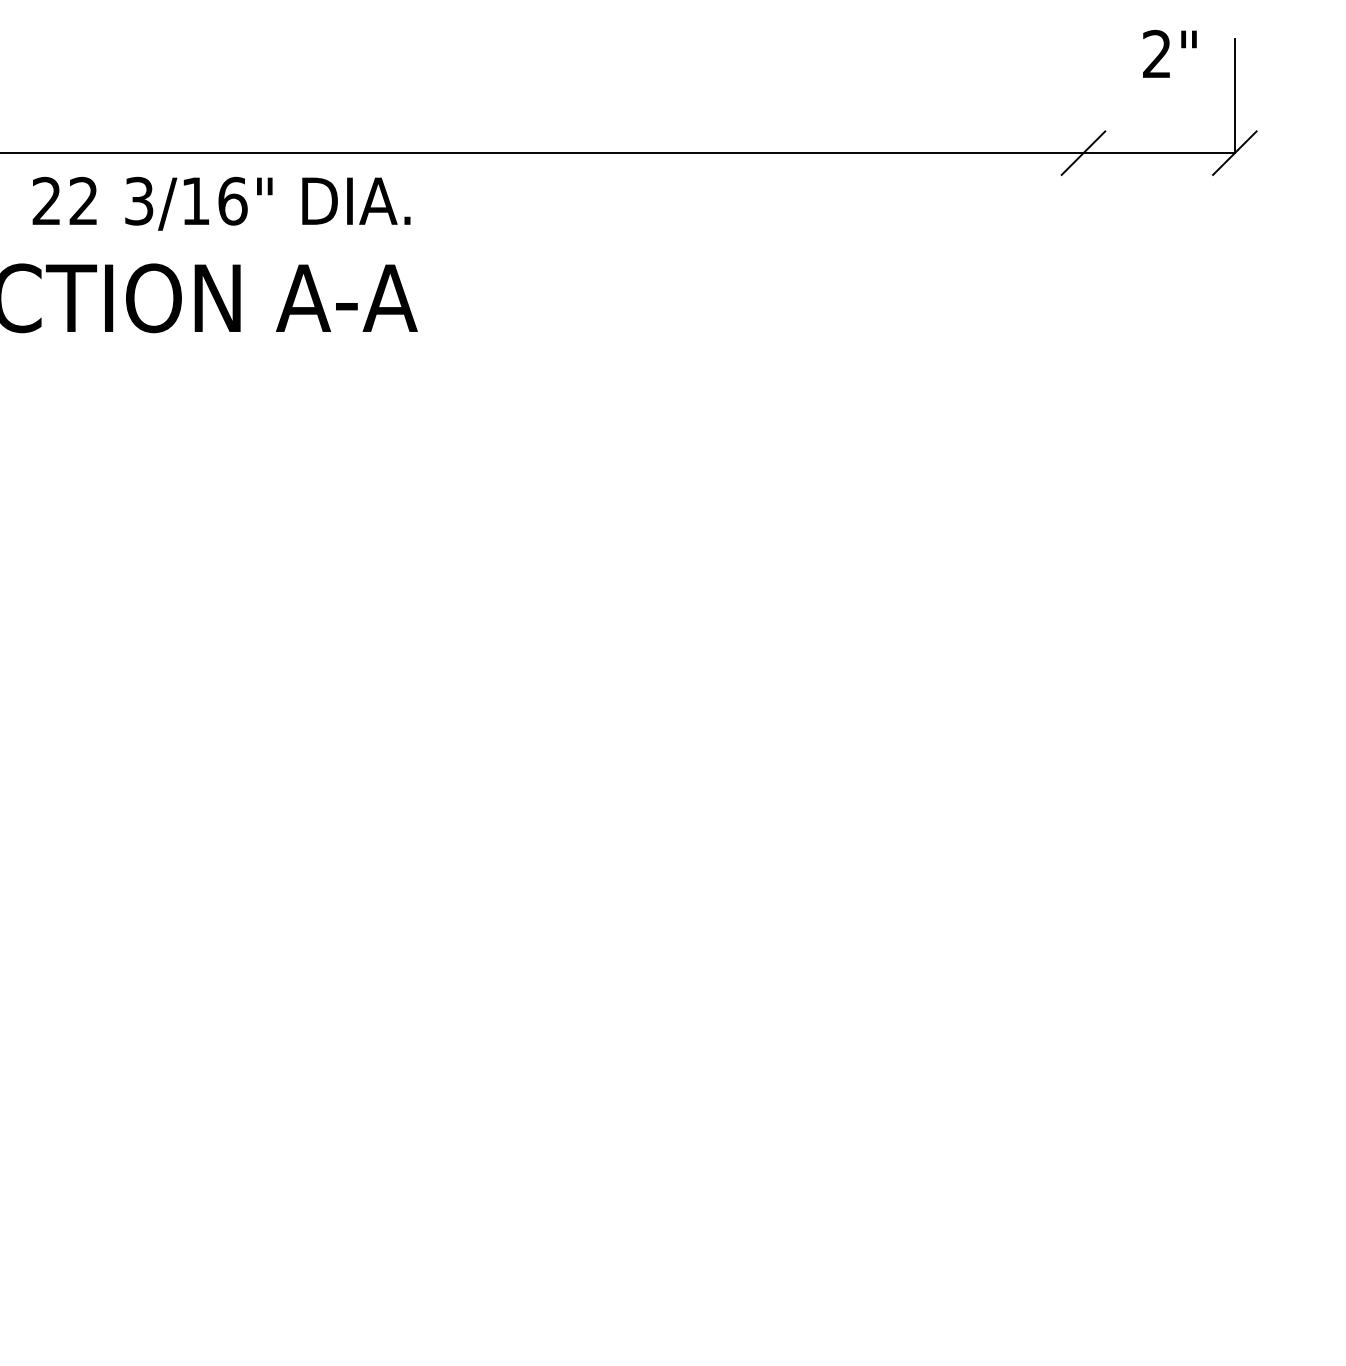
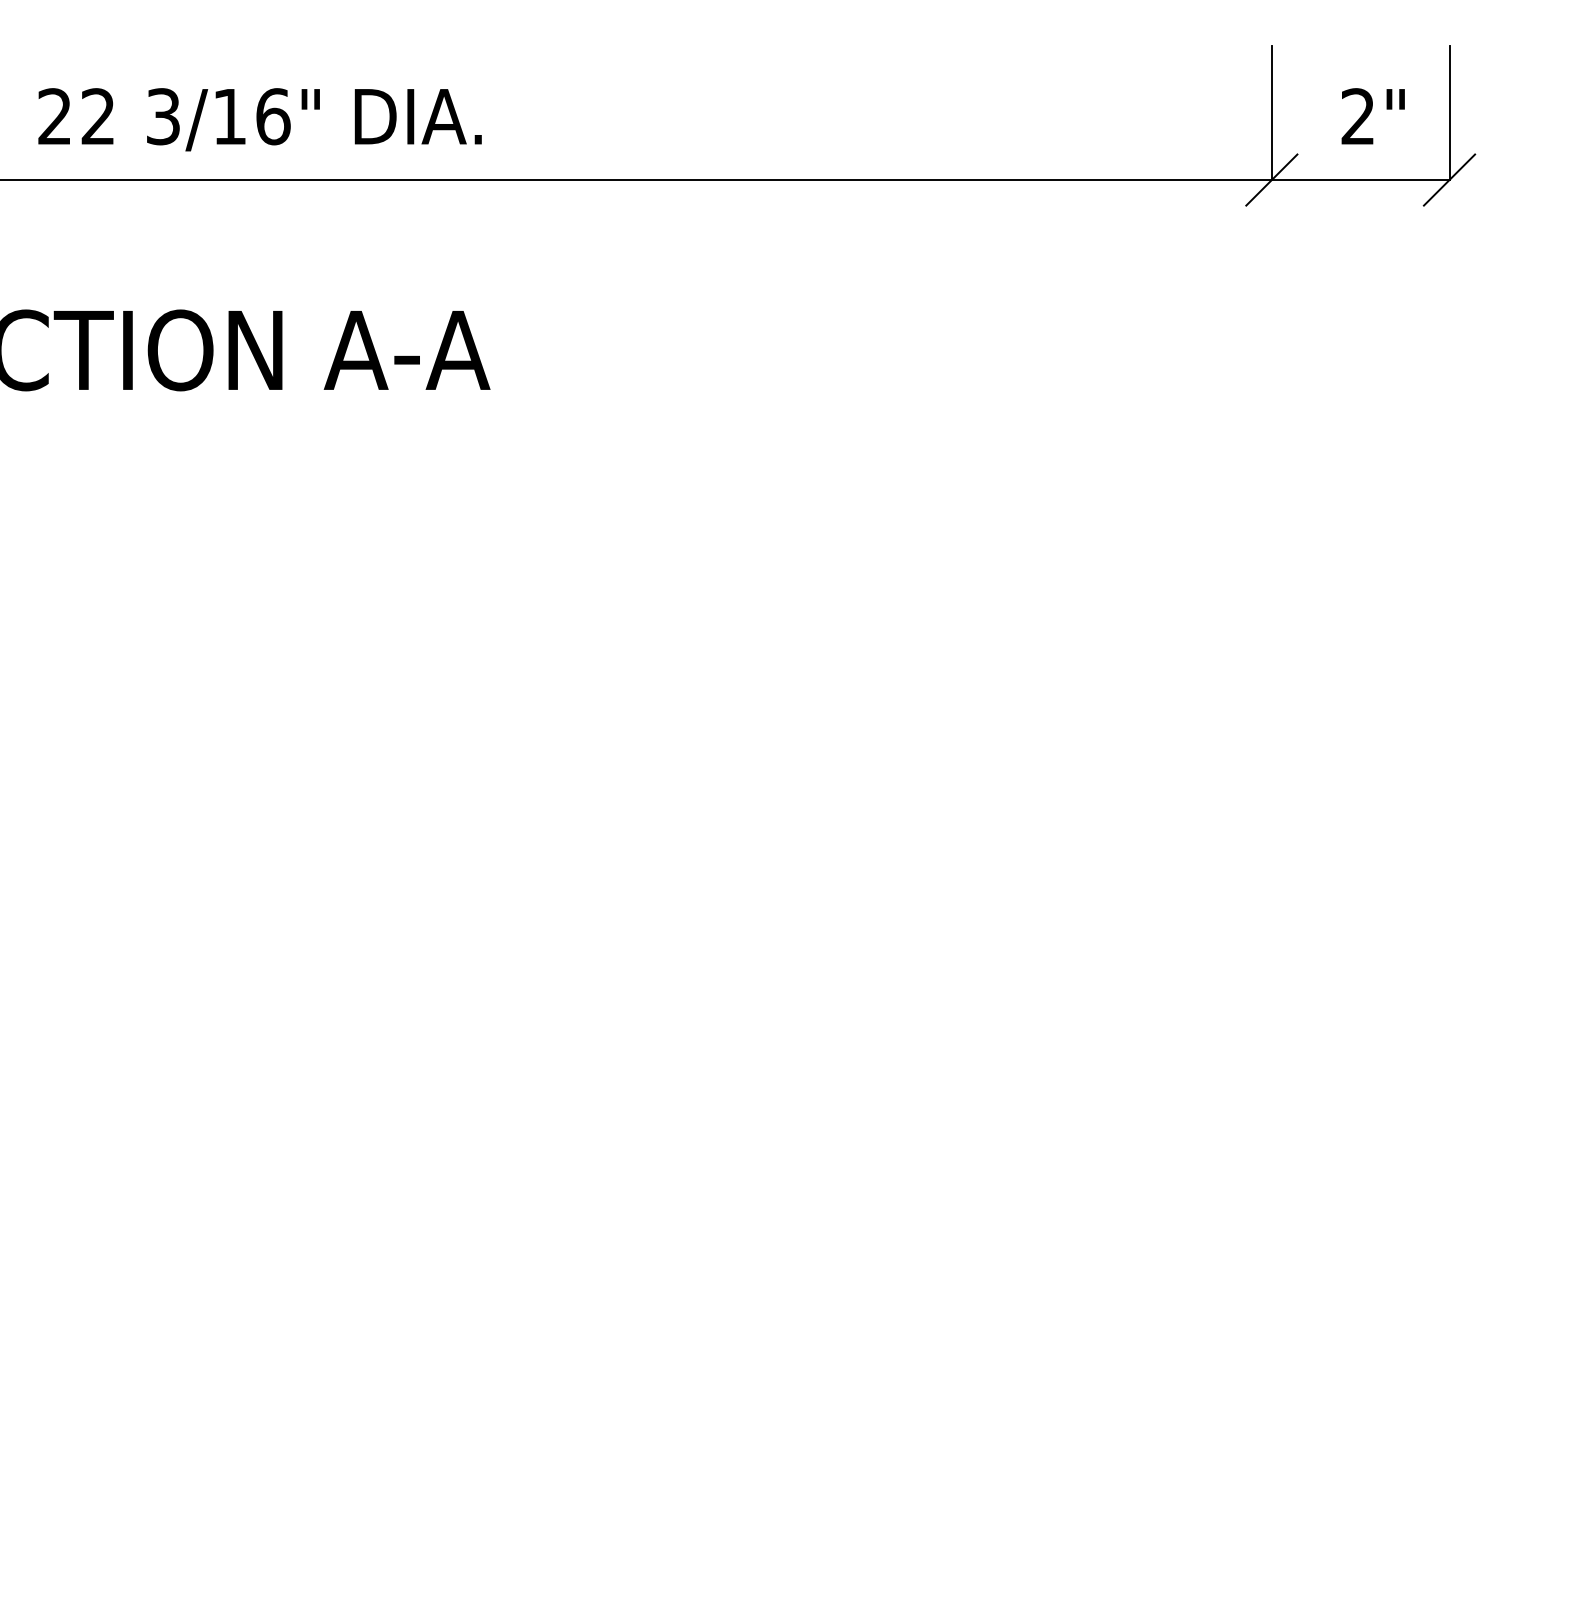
text: (1169, 53) -> (1372, 115), moved
line: (1083, 95) -> (1271, 112), added
text: (221, 203) -> (259, 119), moved

